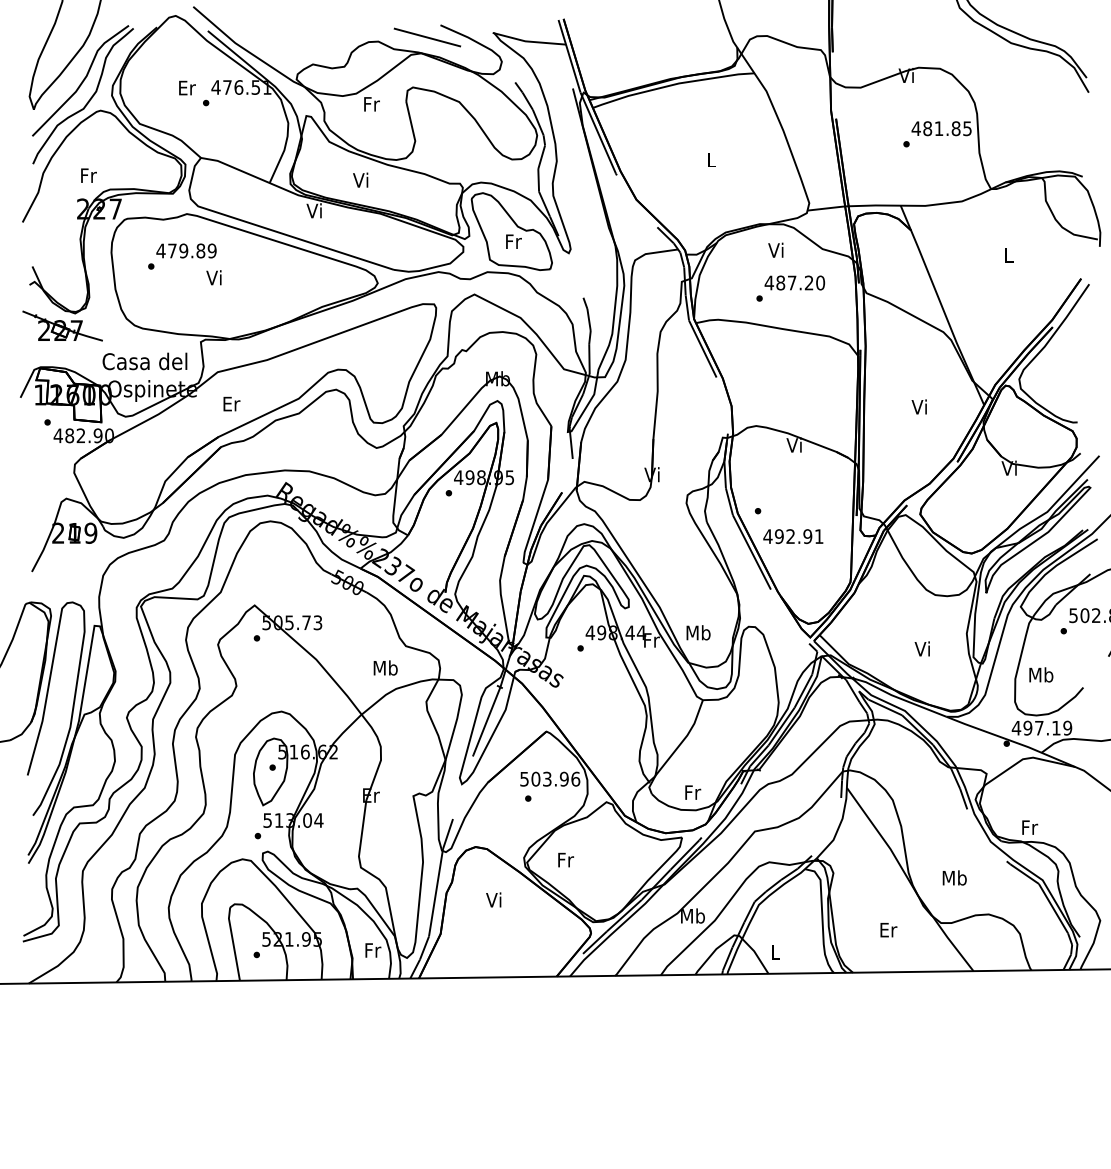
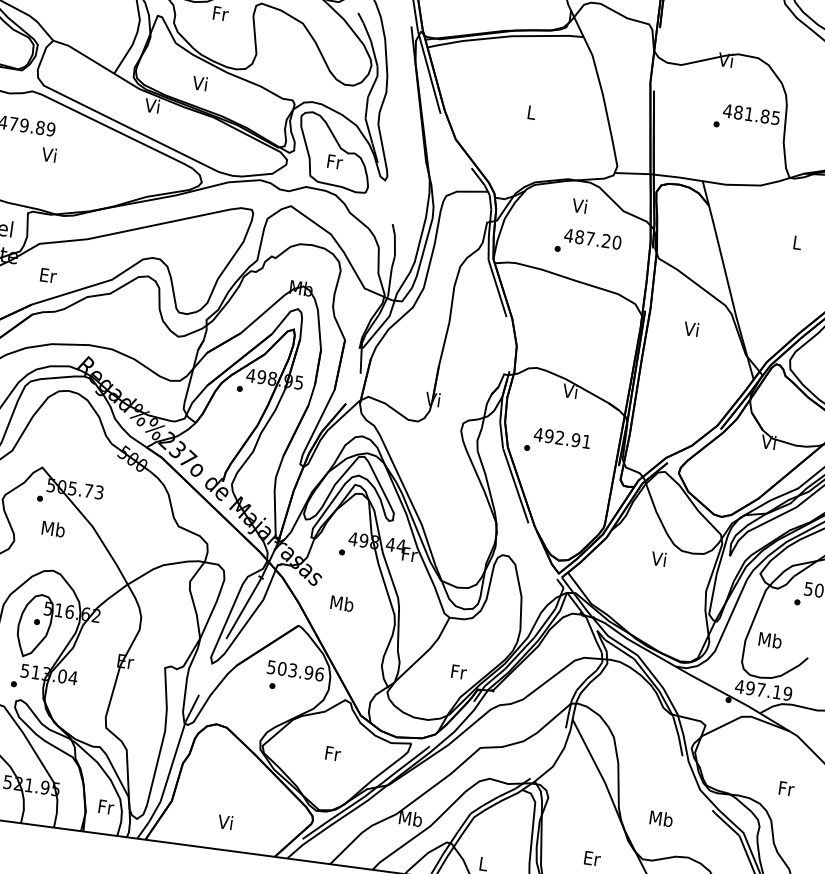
text: (918, 406) -> (690, 328), moved
text: (793, 536) -> (562, 438), moved
text: (698, 632) -> (342, 603), moved
text: (921, 648) -> (657, 558), moved
text: (385, 667) -> (53, 528), moved
text: (693, 792) -> (459, 672), moved
text: (1030, 827) -> (787, 788), moved
text: (566, 859) -> (333, 753), moved
text: (493, 899) -> (225, 821), moved

